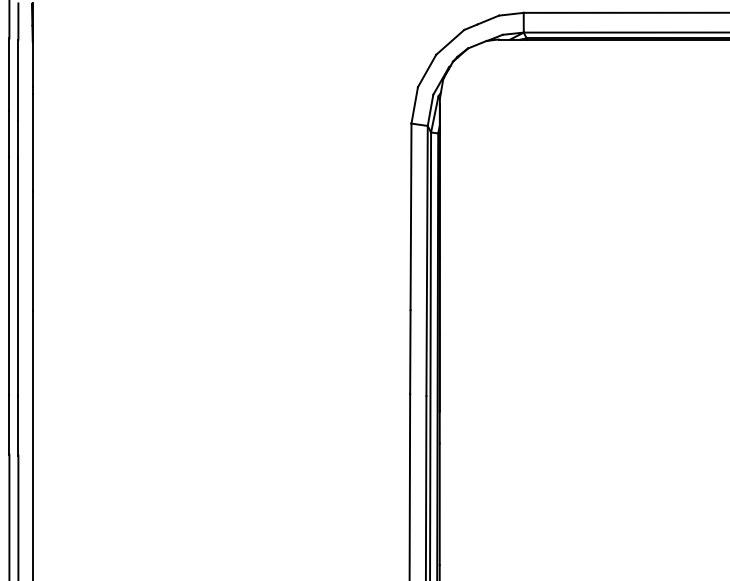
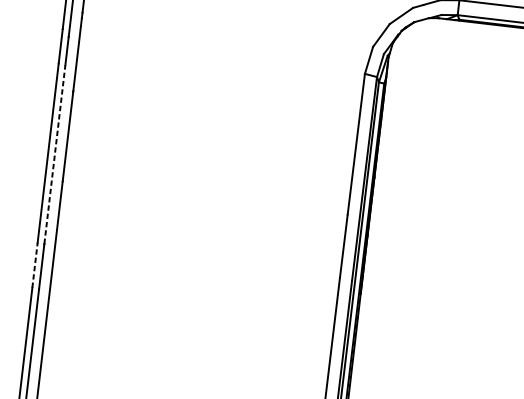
line: (18, 276) -> (54, 154), solid -> dashed
line: (9, 424) -> (35, 265), solid -> dashed

